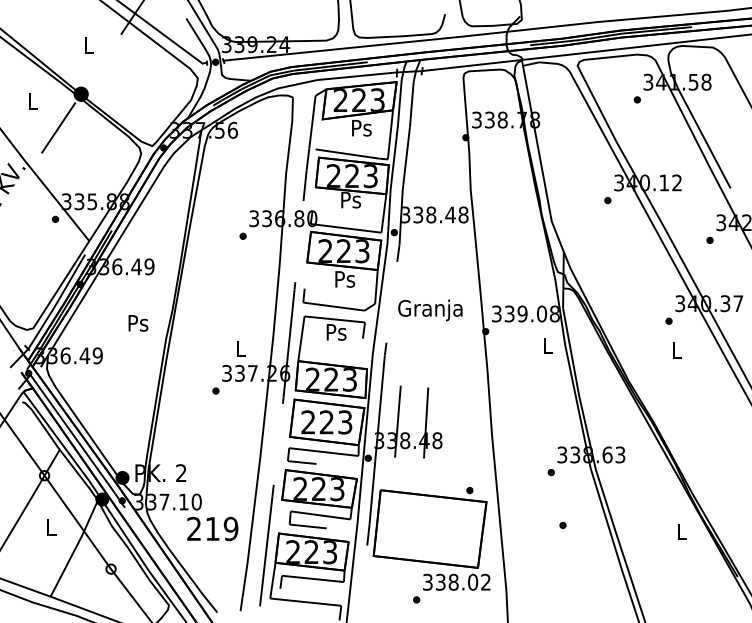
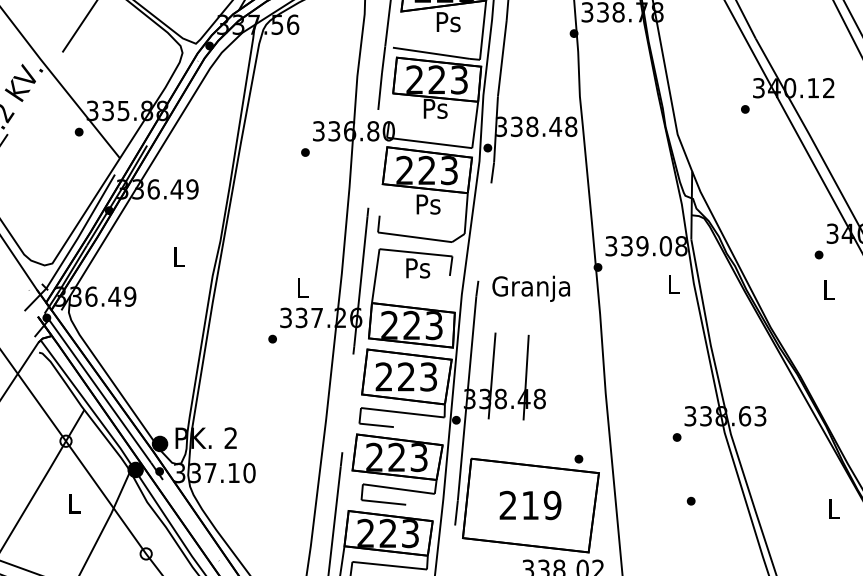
text: (430, 310) -> (531, 289), moved
text: (138, 323) -> (179, 257), Ps -> L
text: (212, 528) -> (530, 504), moved

